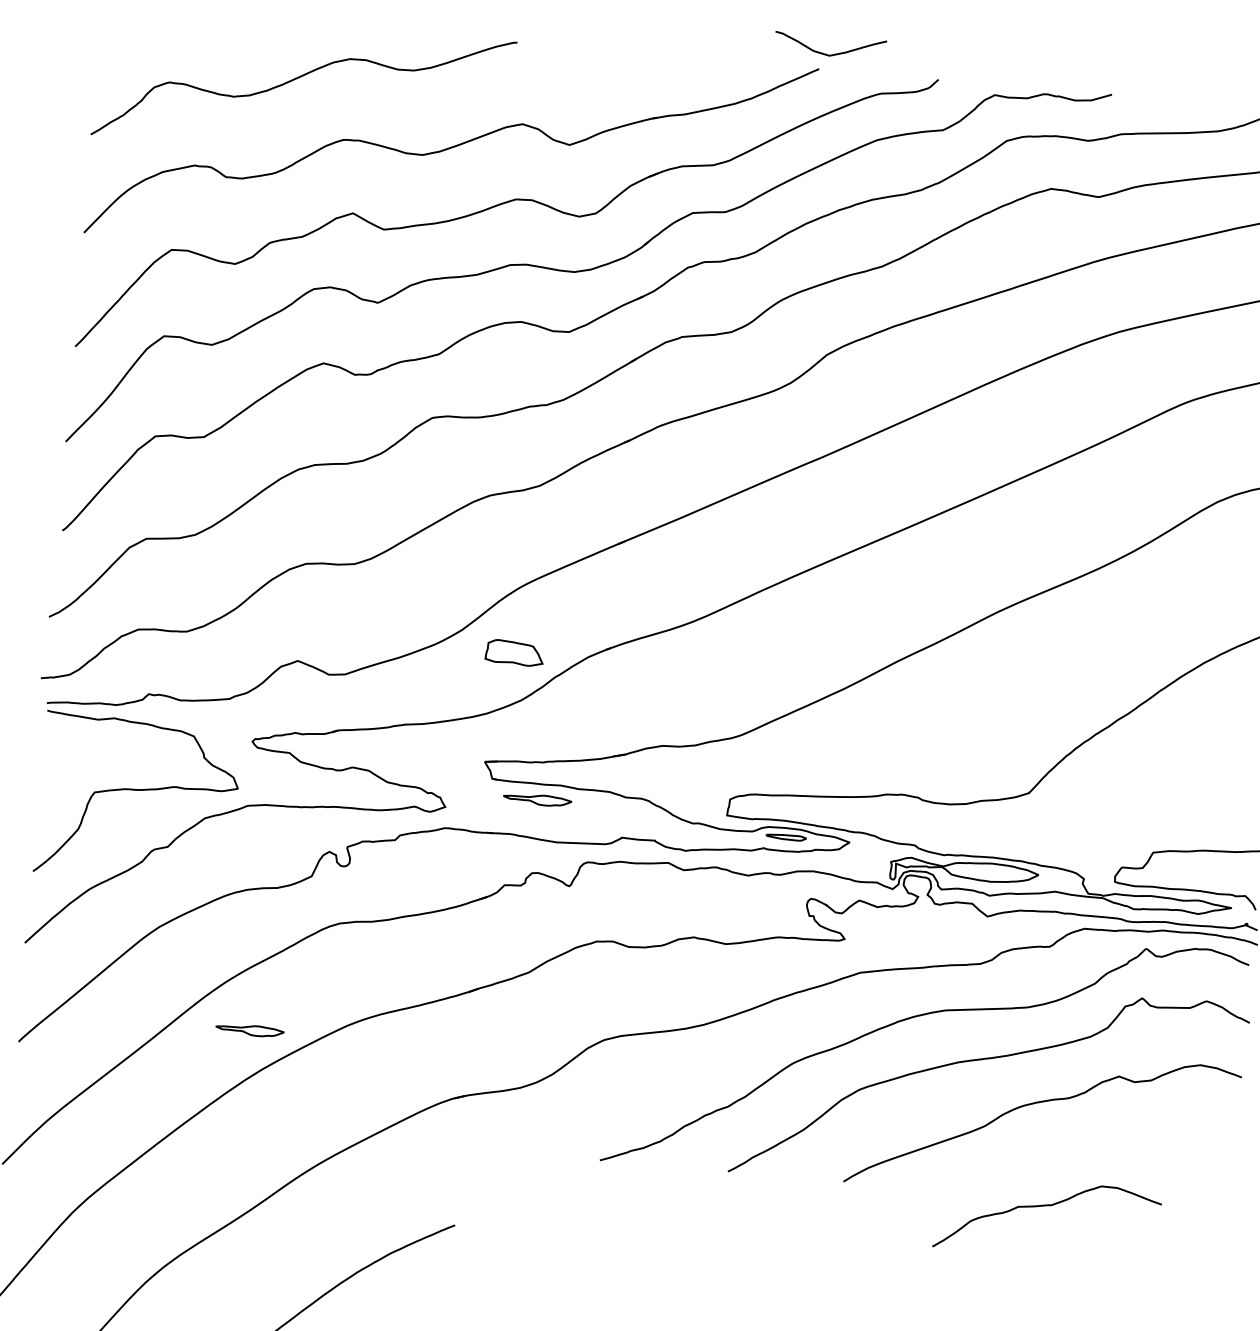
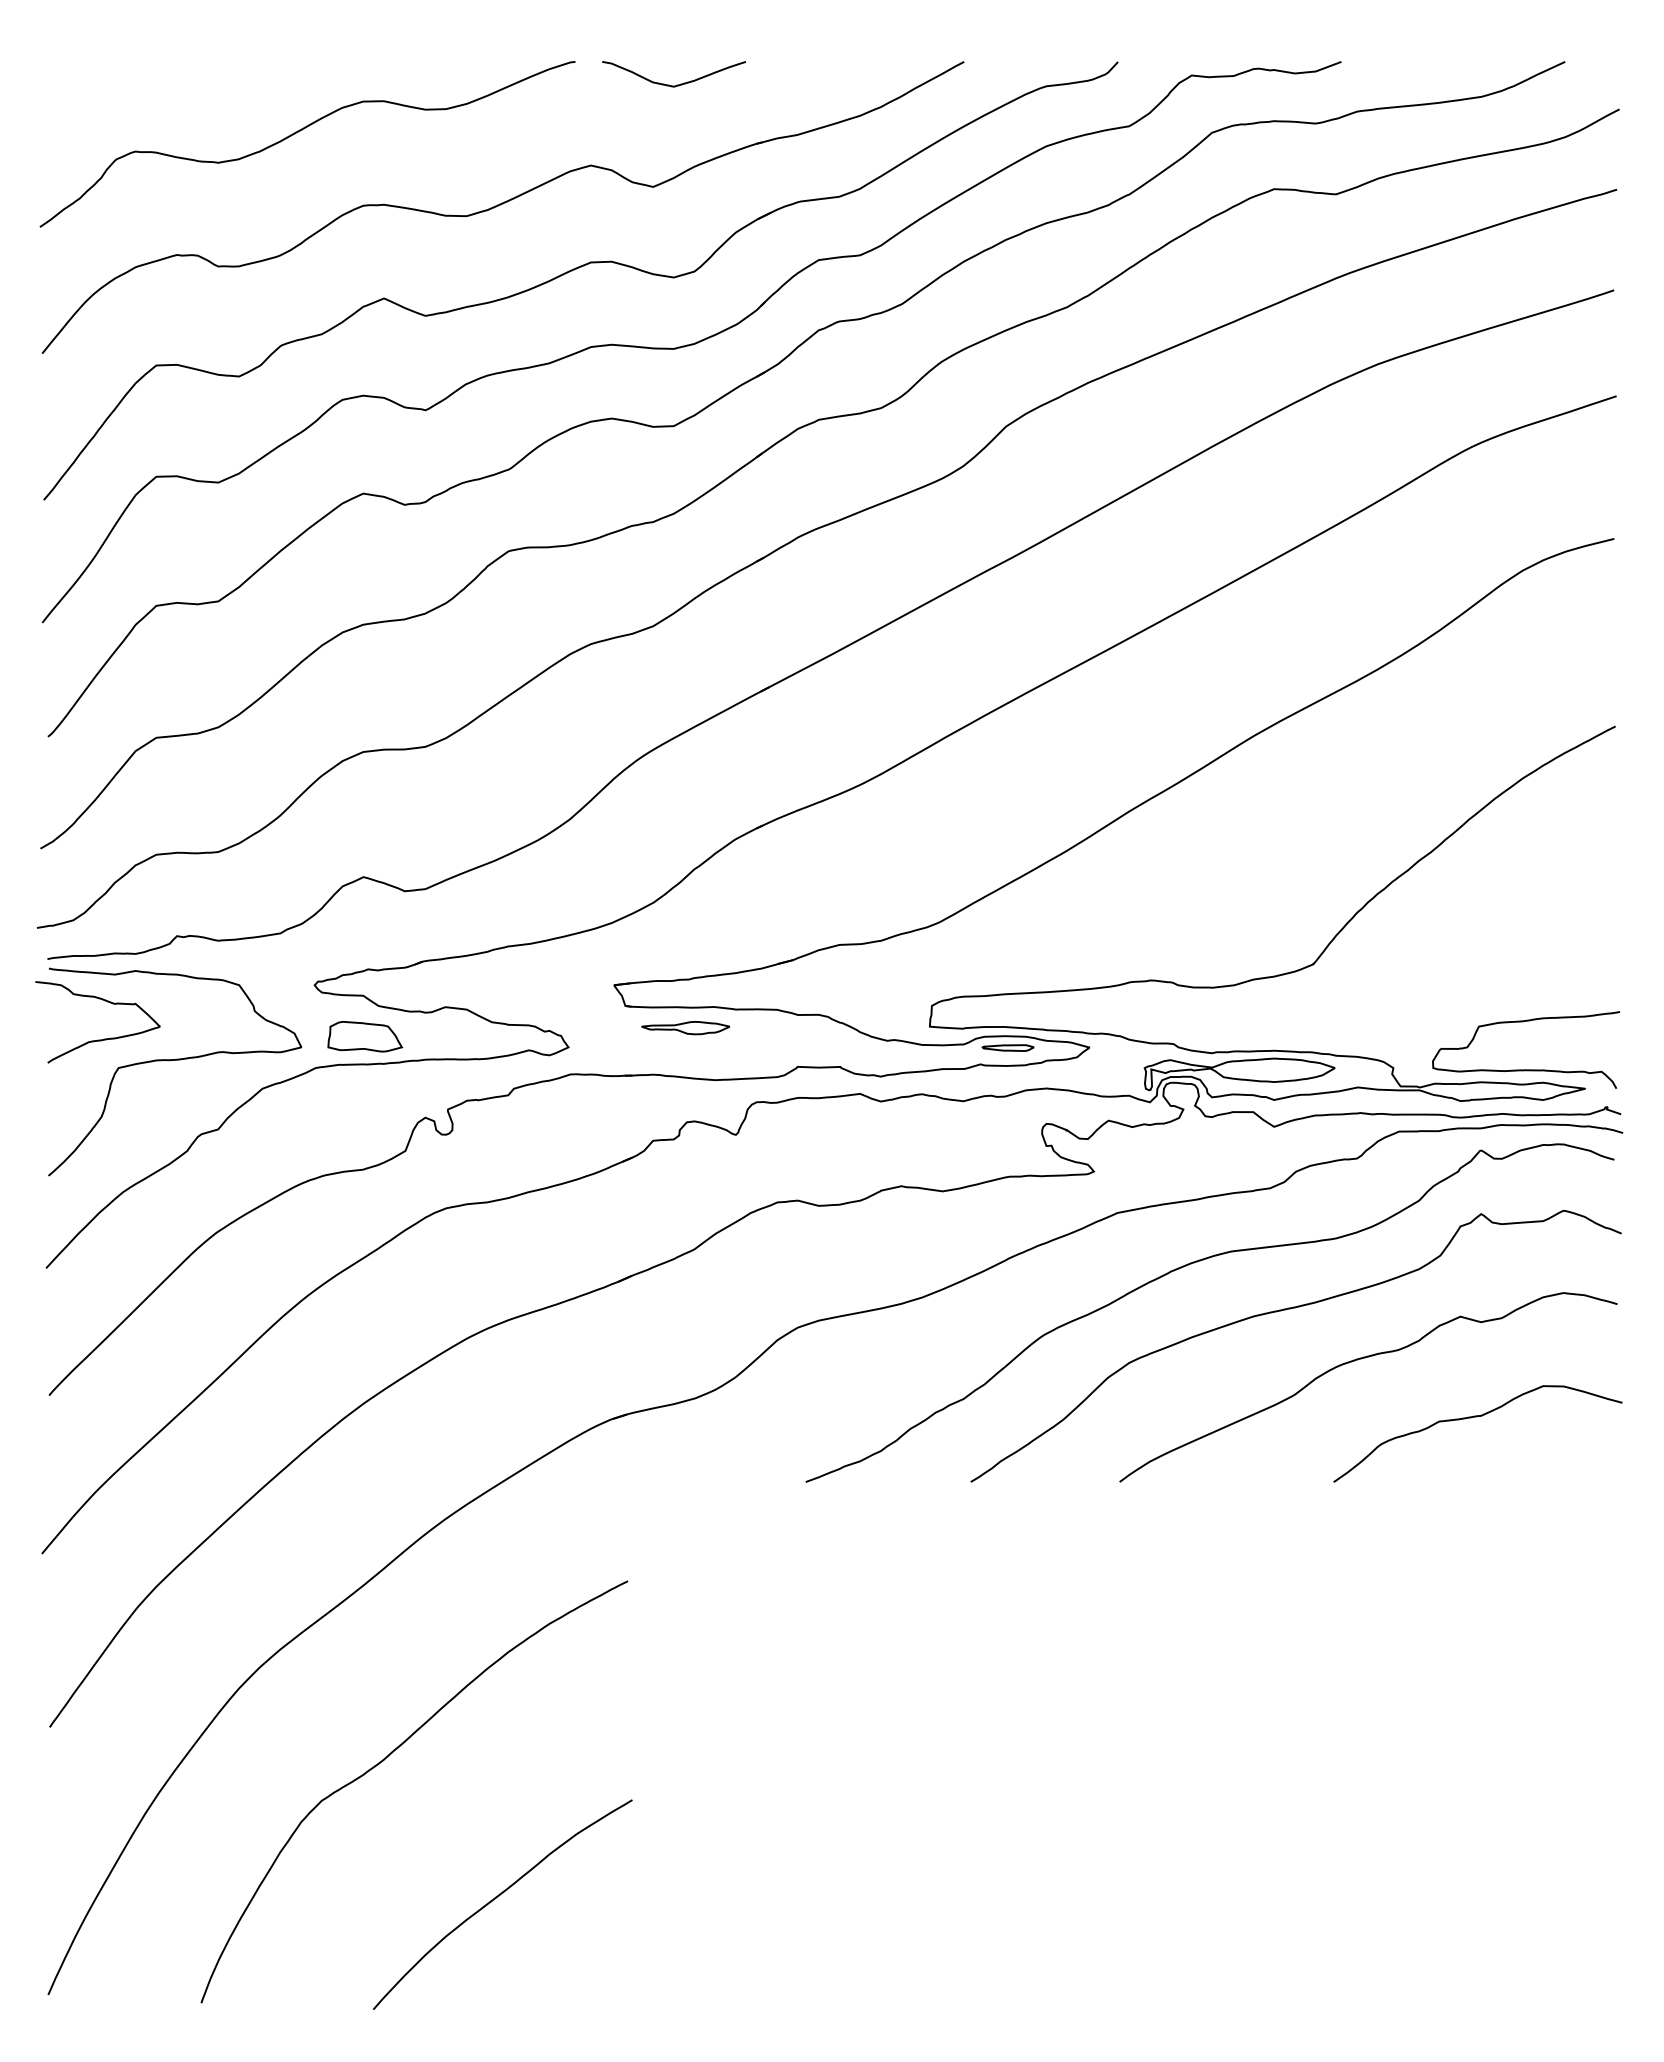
curve: (826, 53) -> (669, 84), moved
part: (515, 652) -> (365, 1036), moved
curve: (80, 768) -> (97, 1039), added
part: (249, 1030) -> (343, 1355), removed
curve: (1048, 1206) -> (1477, 1417), moved

